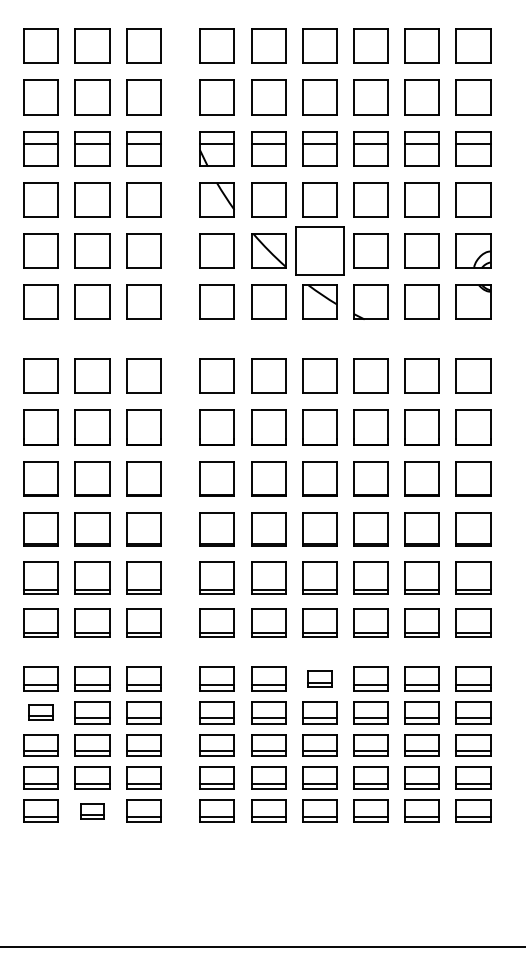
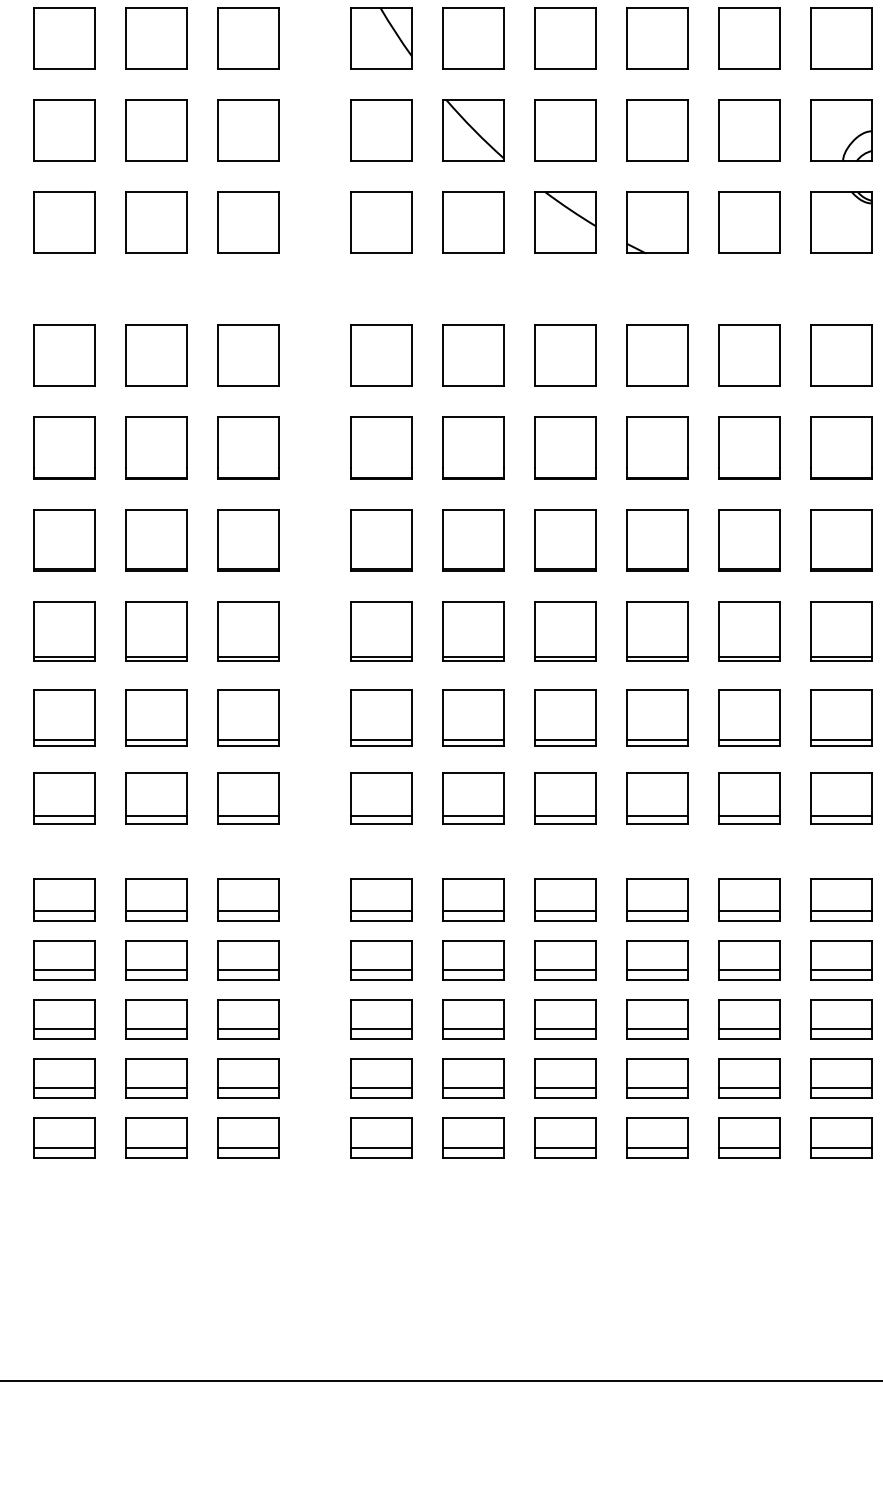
part: (319, 250) -> (564, 129), size x0.71
part: (319, 678) -> (564, 899), size x1.43
part: (40, 712) -> (63, 960), size x1.43
part: (92, 810) -> (156, 1136), size x1.43

